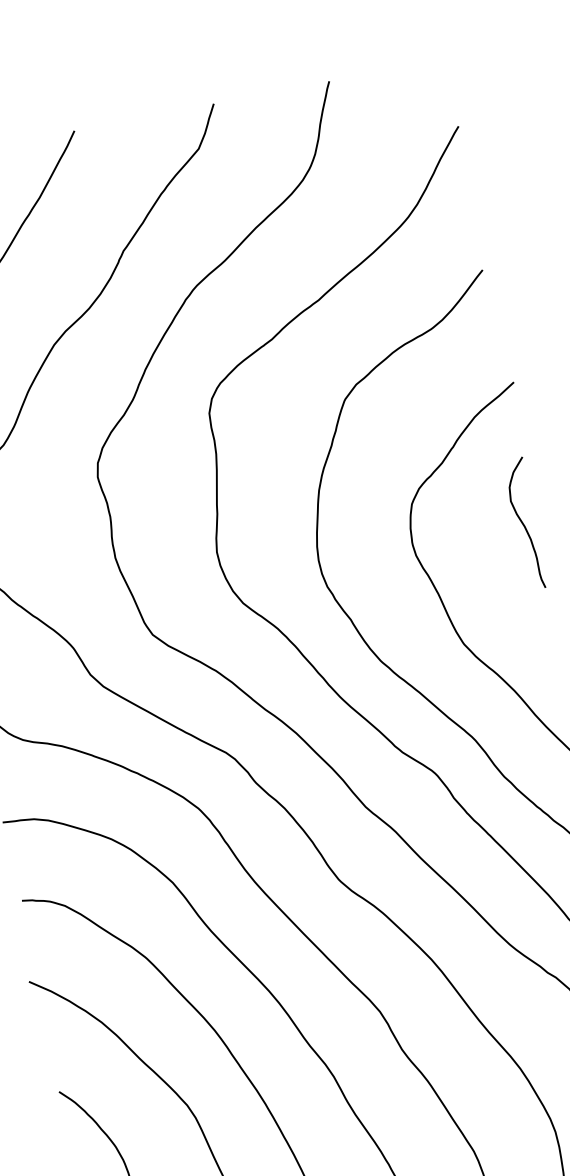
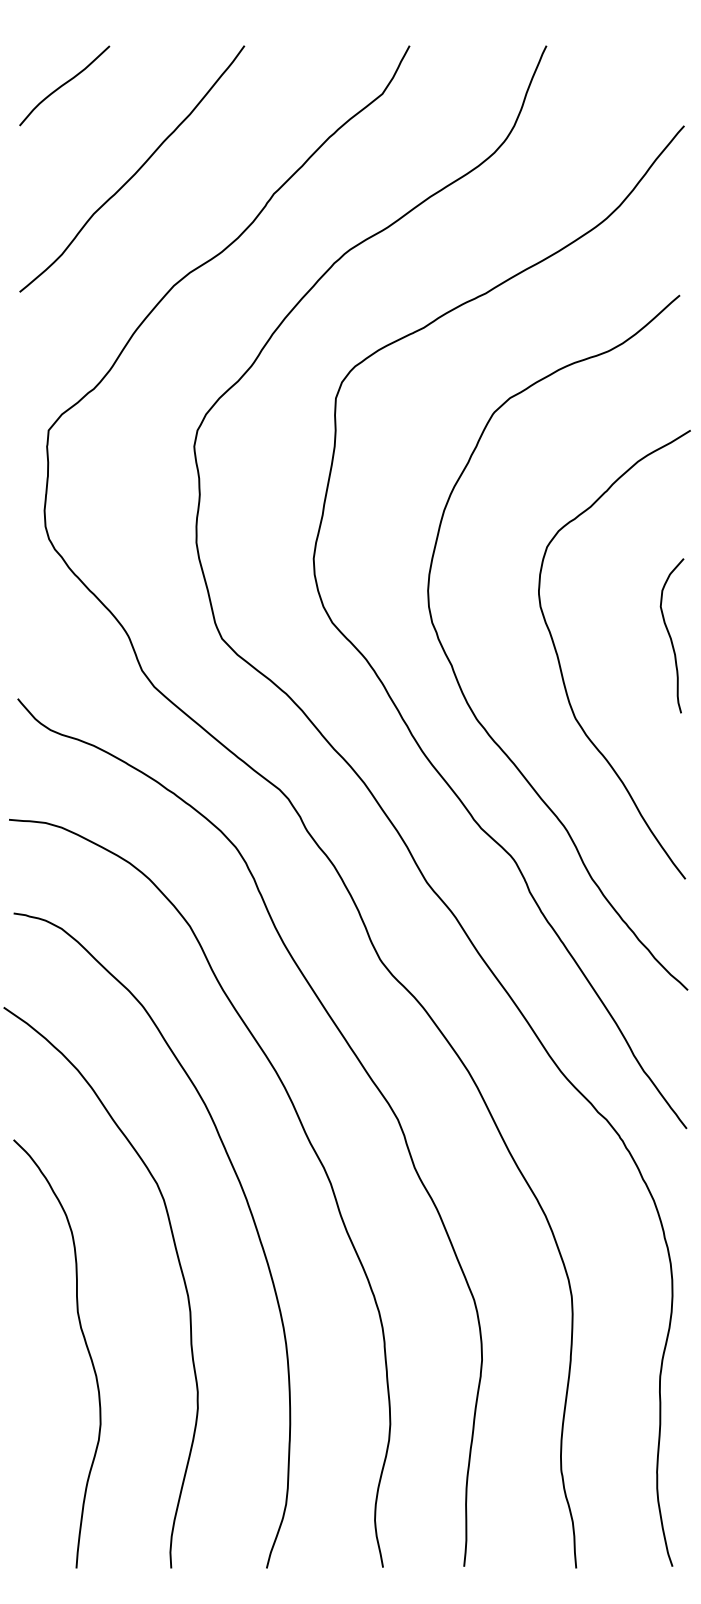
curve: (523, 523) -> (670, 635), moved

